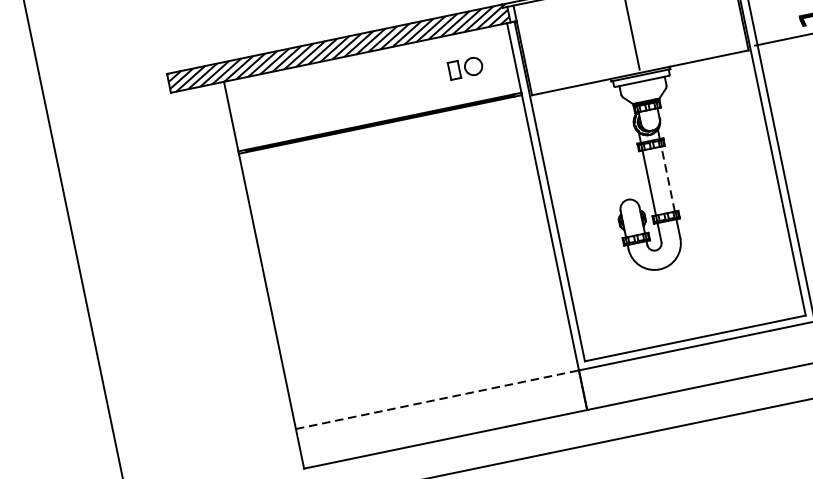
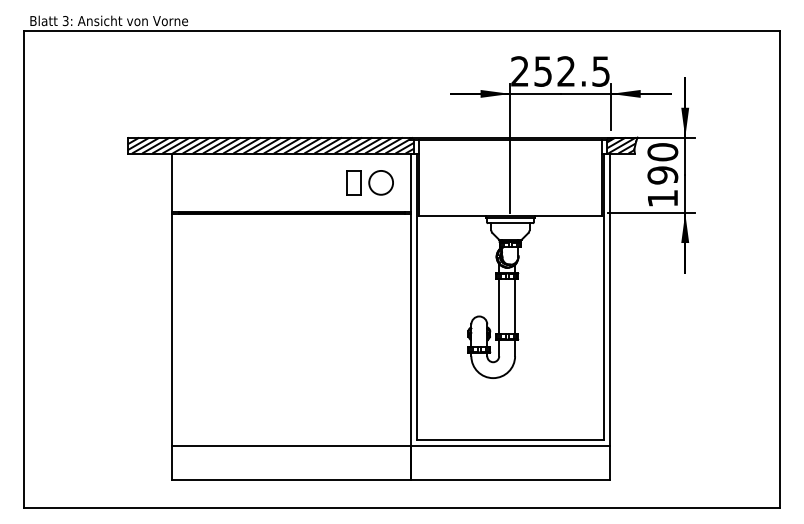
part: (464, 67) -> (369, 182), size x1.67
line: (668, 178) -> (515, 306), dashed -> solid
line: (438, 399) -> (292, 446), dashed -> solid

